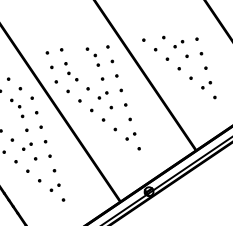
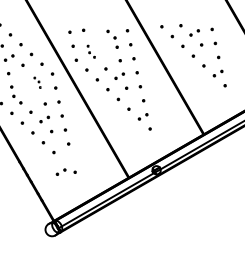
part: (71, 71) -> (91, 51), size x0.7
part: (17, 108) -> (37, 82), size x0.6
part: (54, 187) -> (60, 171), moved

